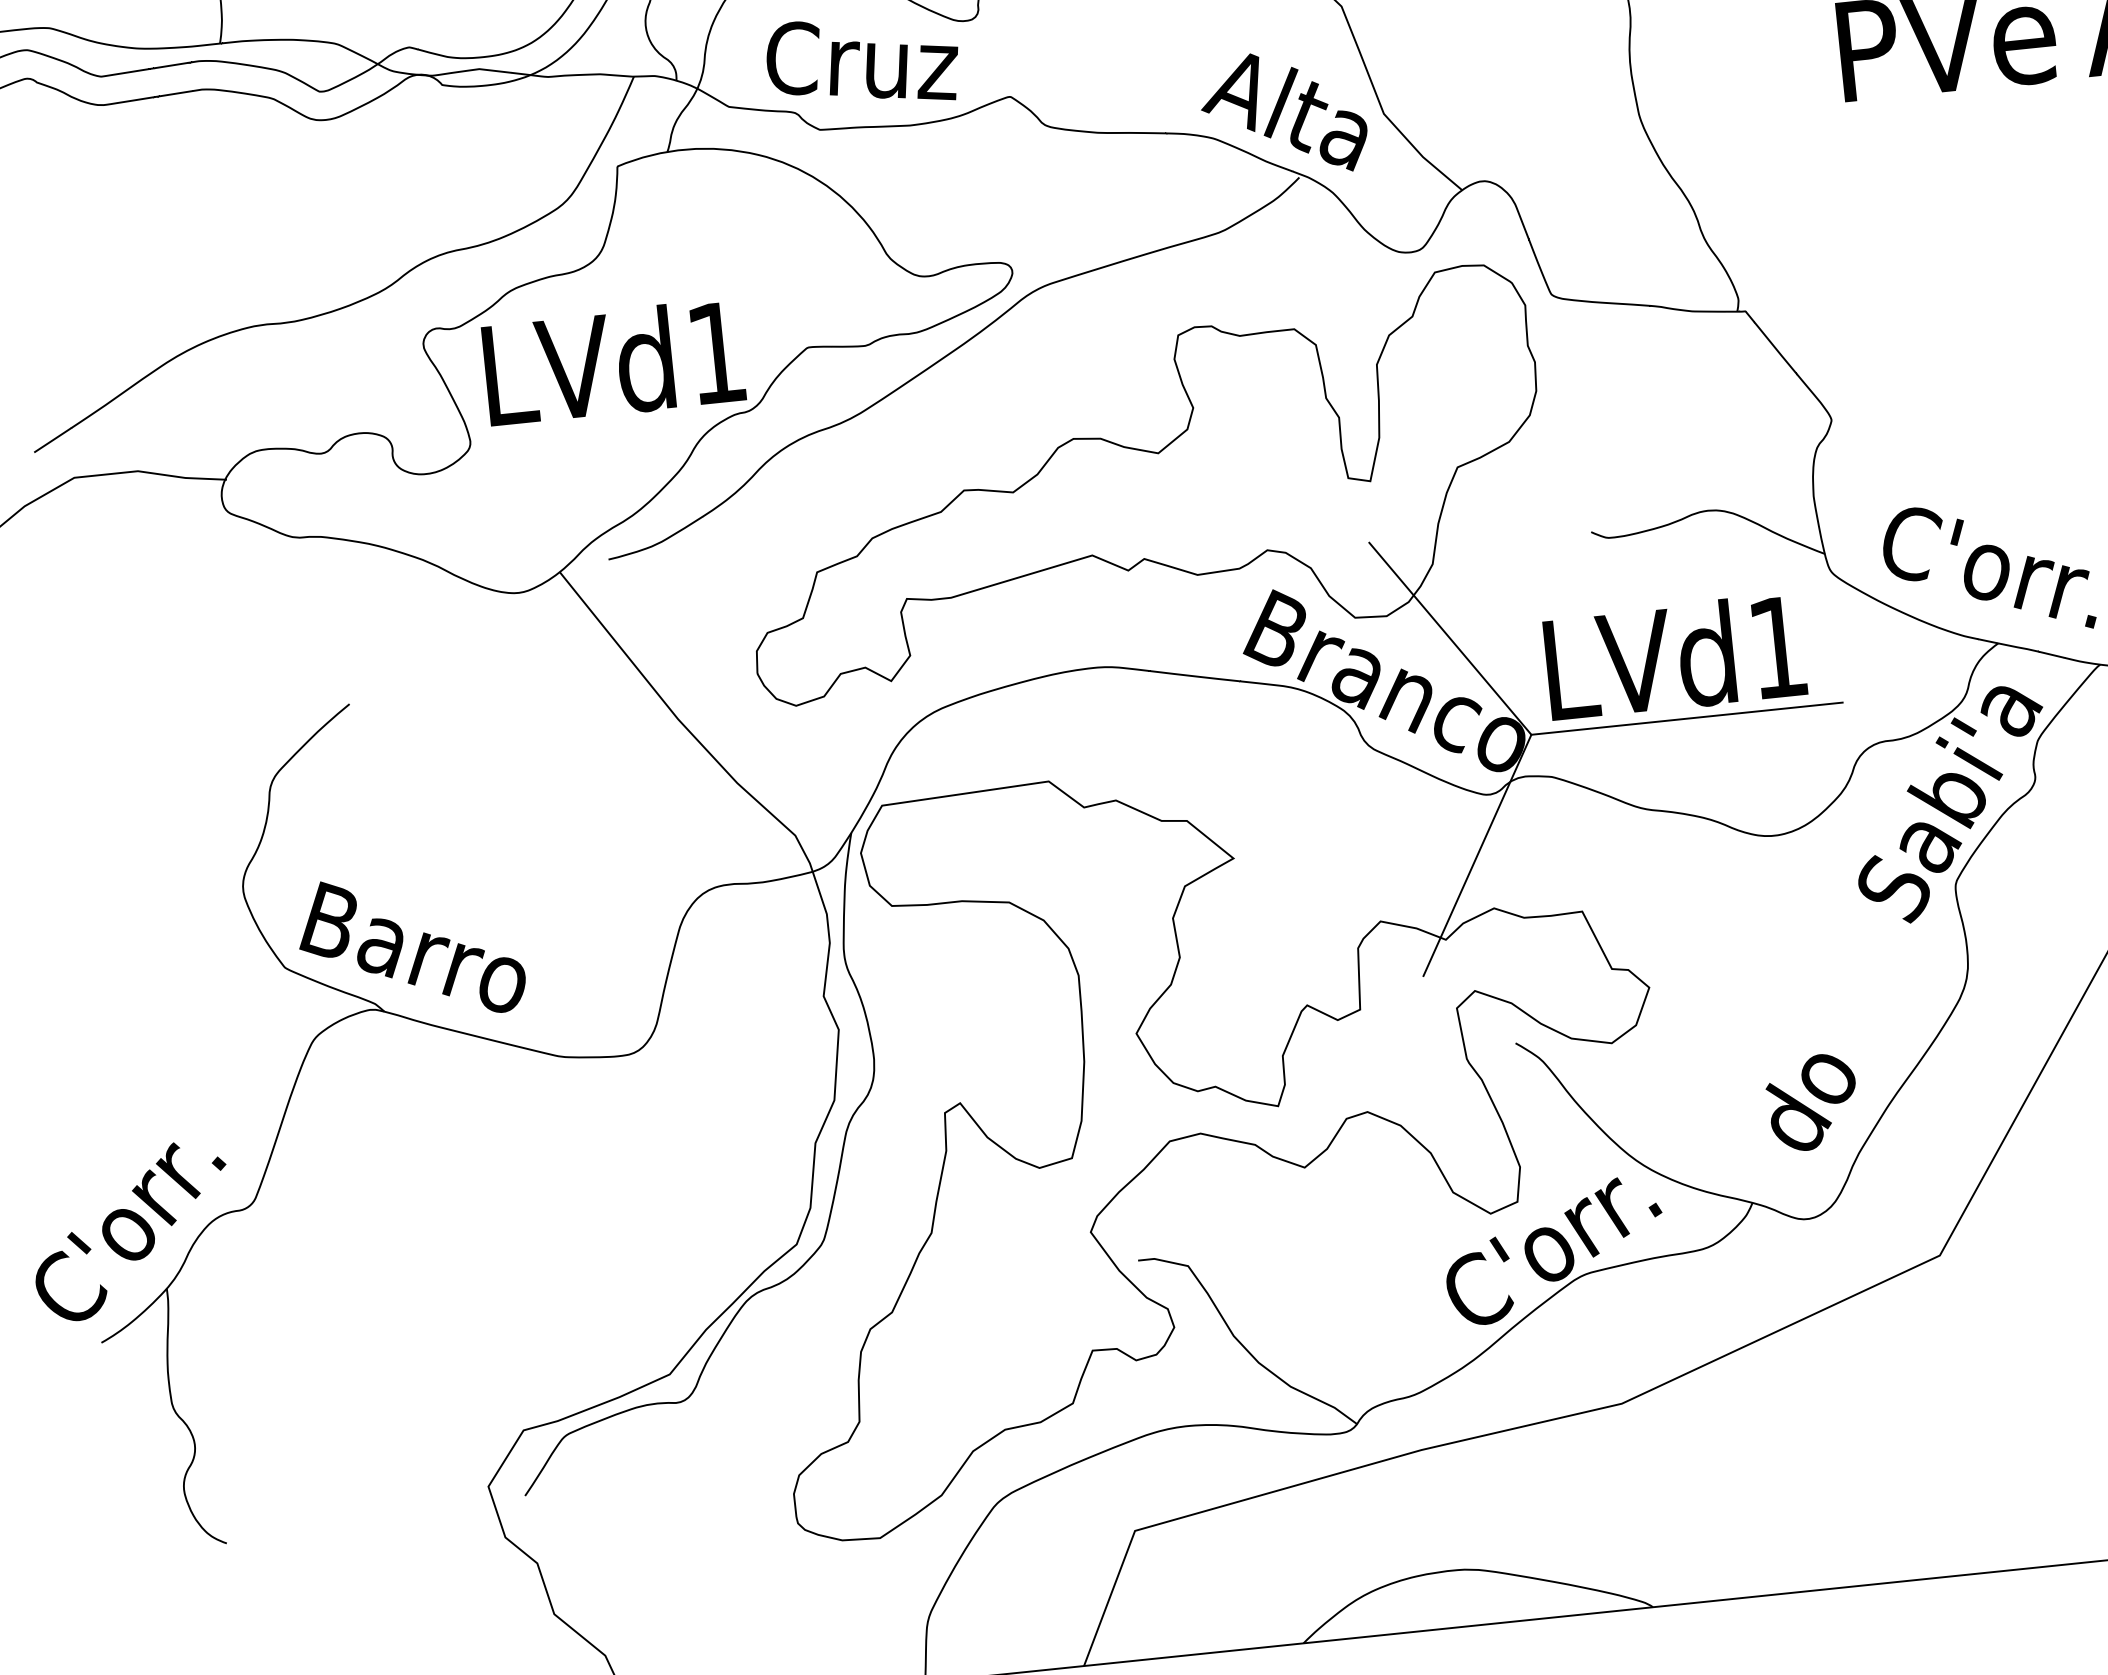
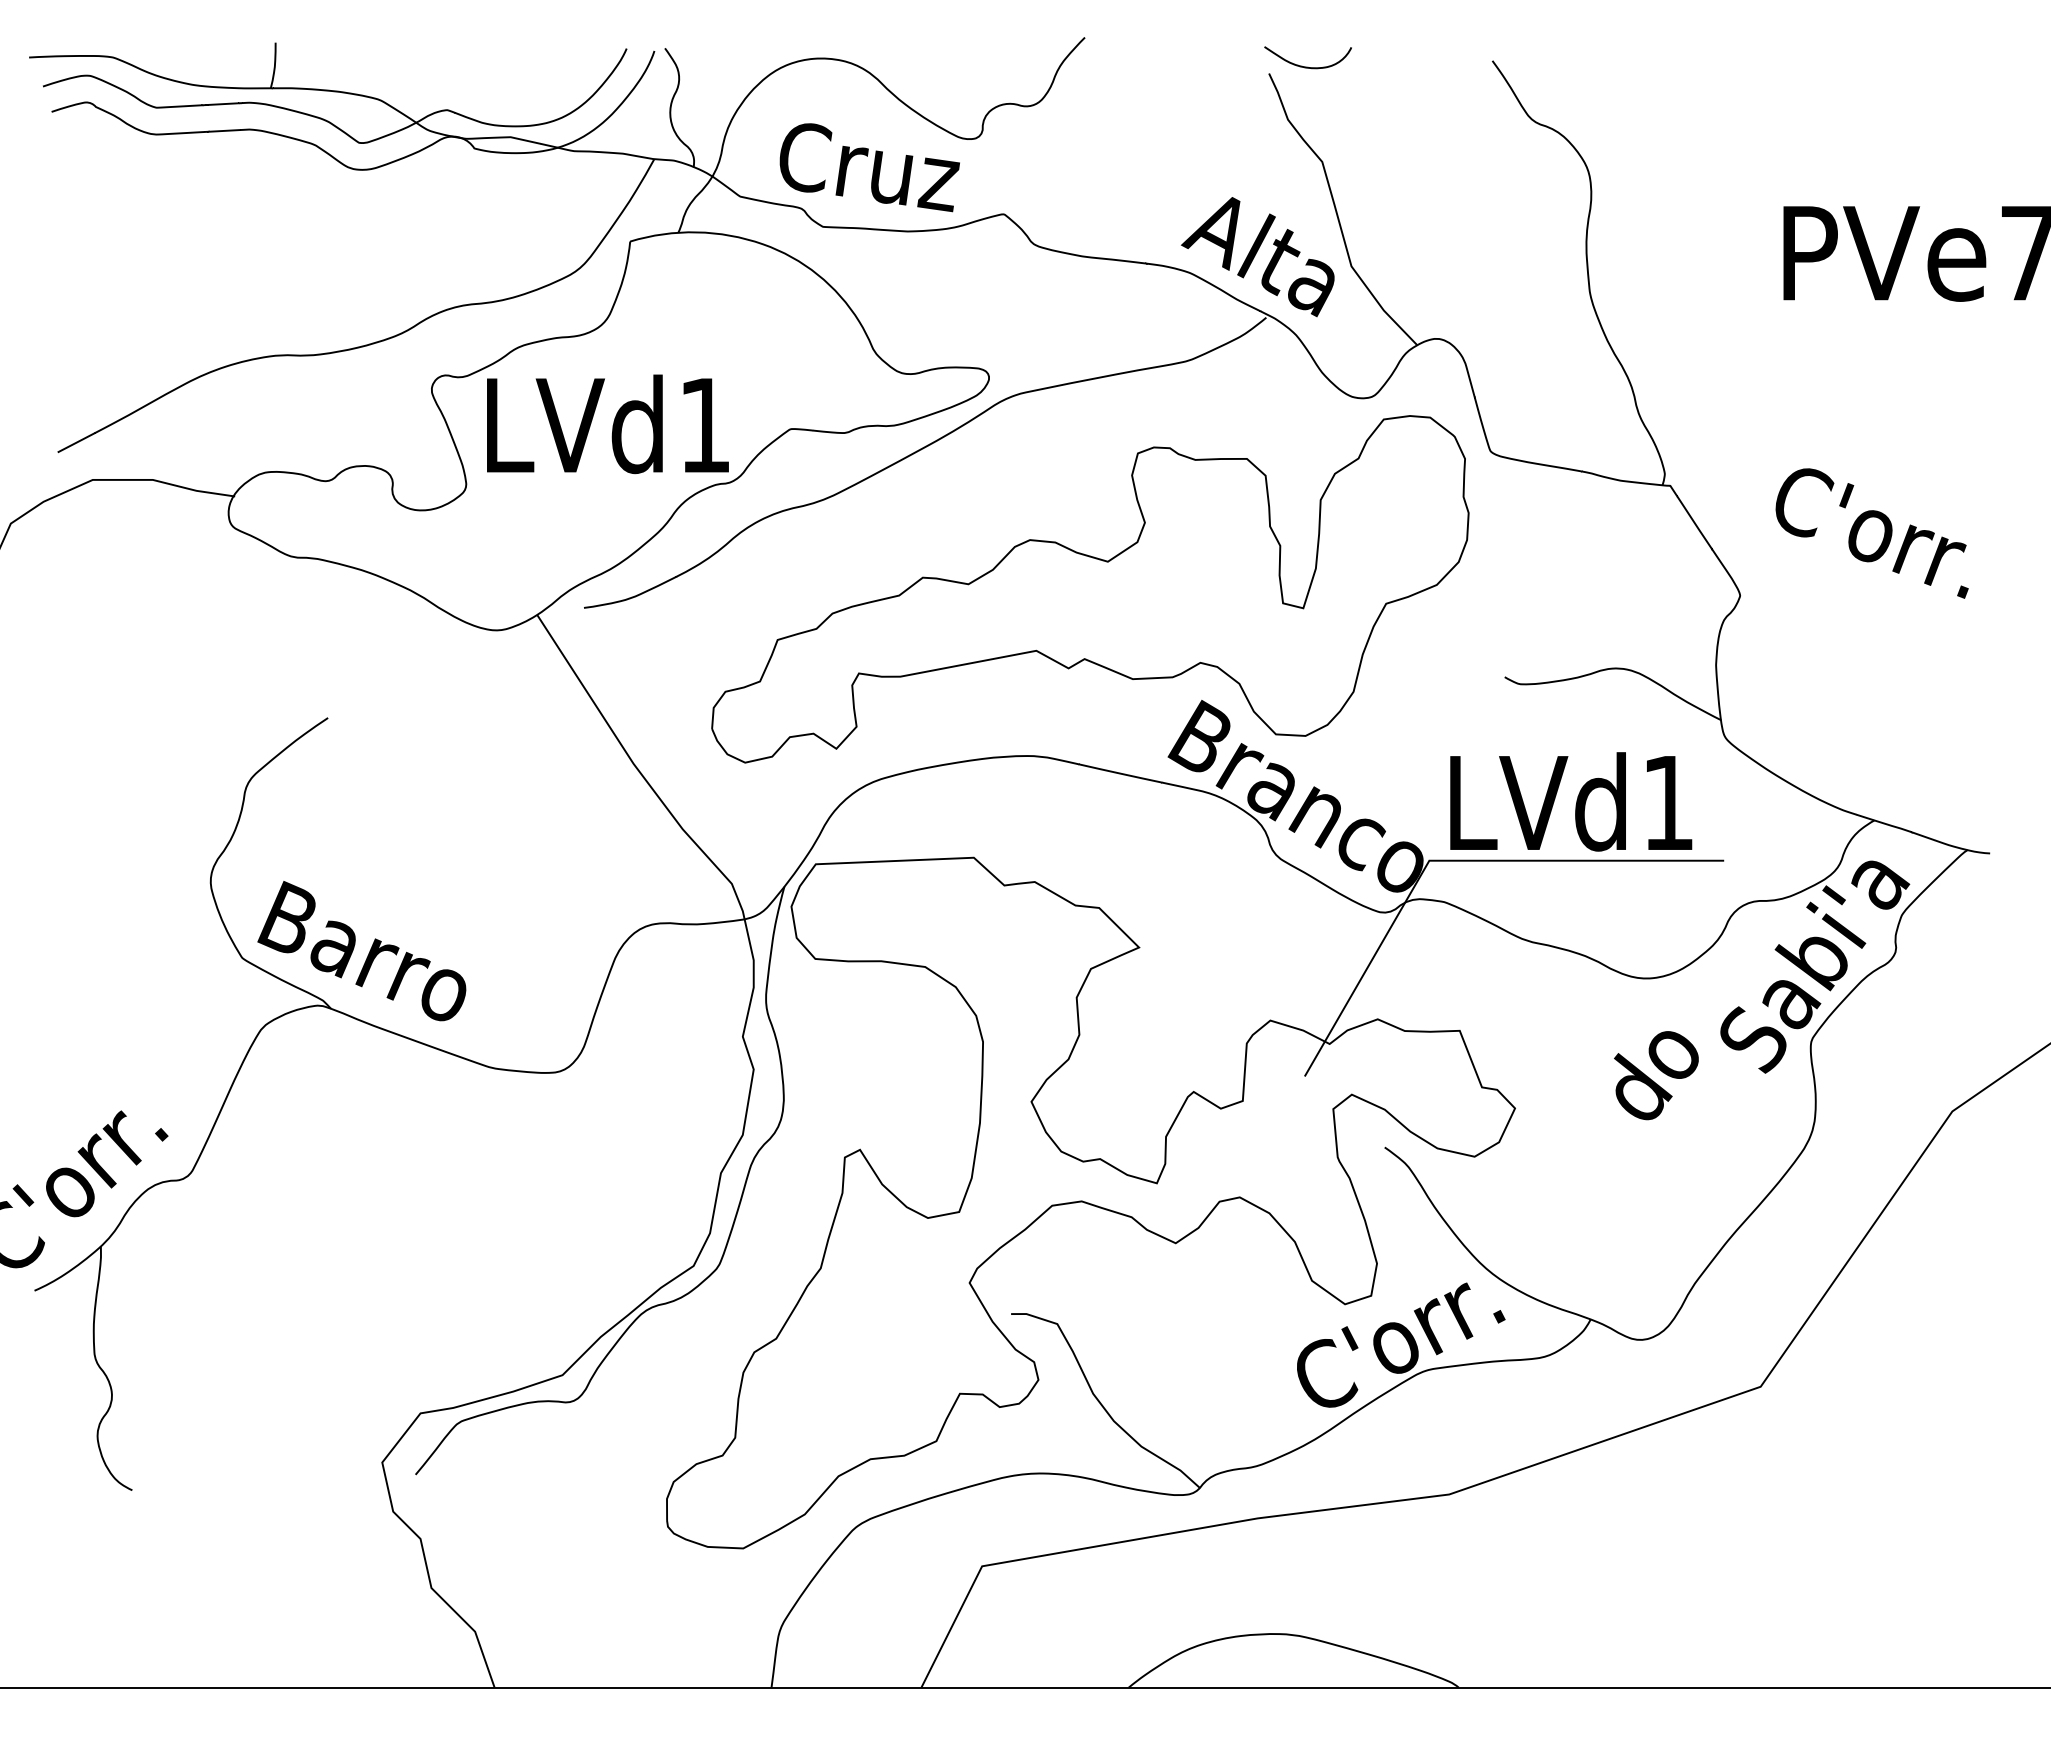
text: (1987, 569) -> (1871, 533), moved
line: (1449, 638) -> (1362, 762), removed
text: (1812, 1102) -> (1656, 1075), moved

